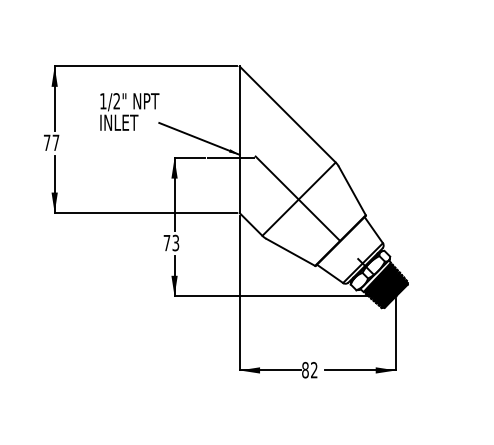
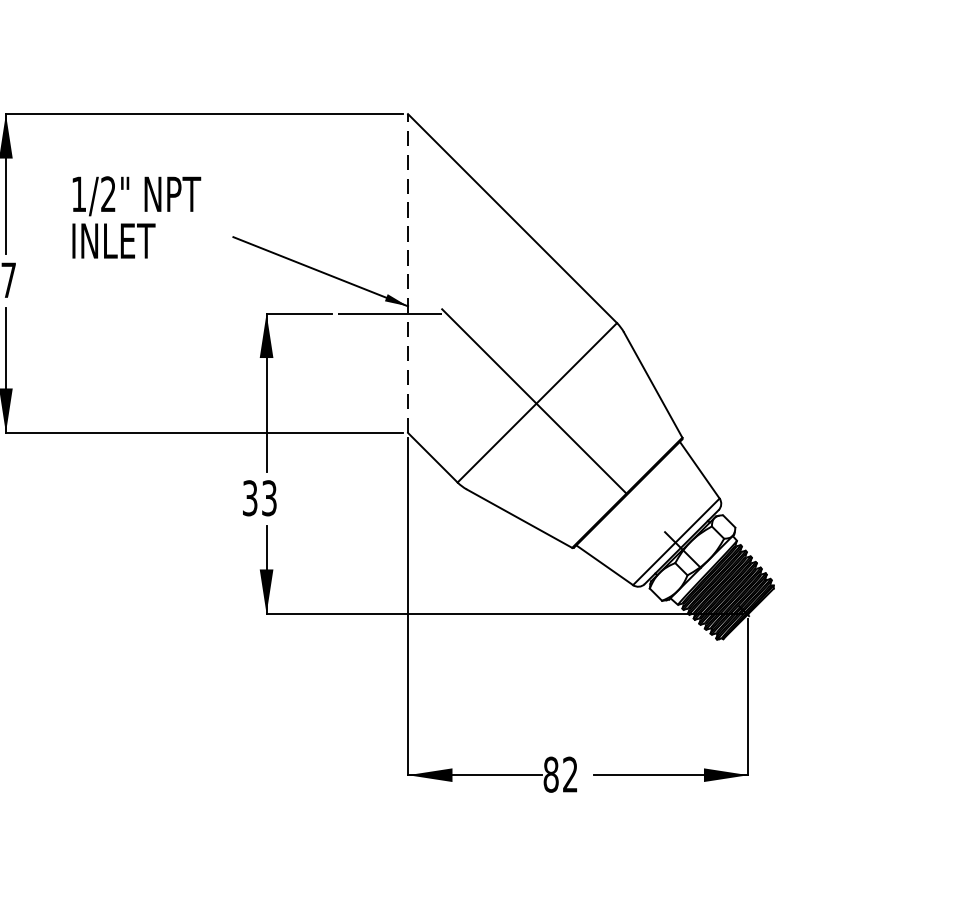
text: (129, 111) -> (135, 216), moved
line: (239, 139) -> (407, 273), solid -> dashed
text: (166, 242) -> (249, 497), 73 -> 33

